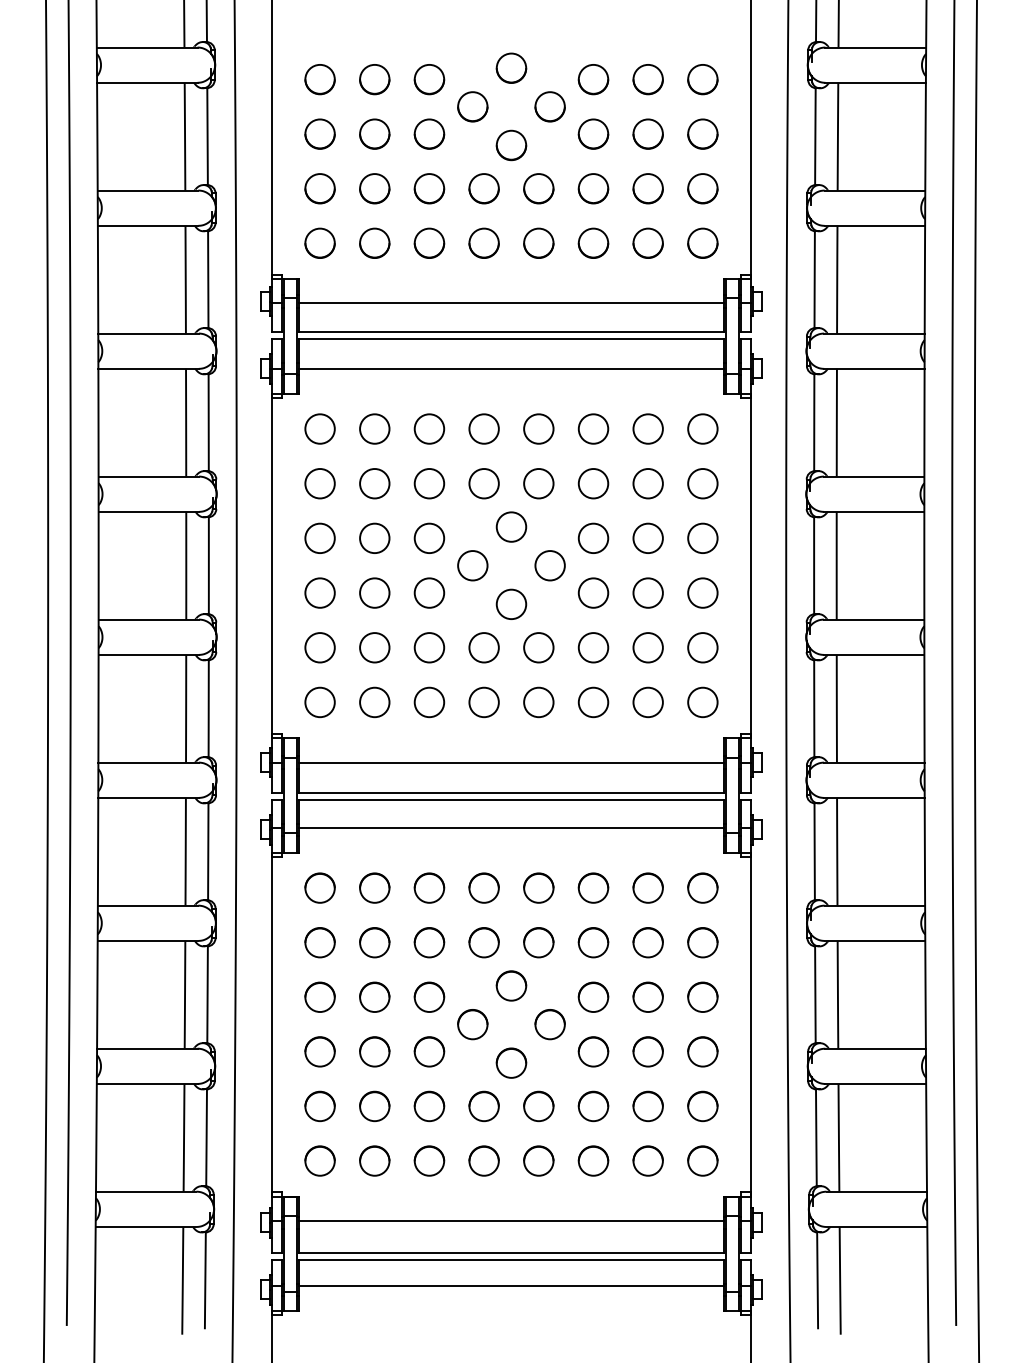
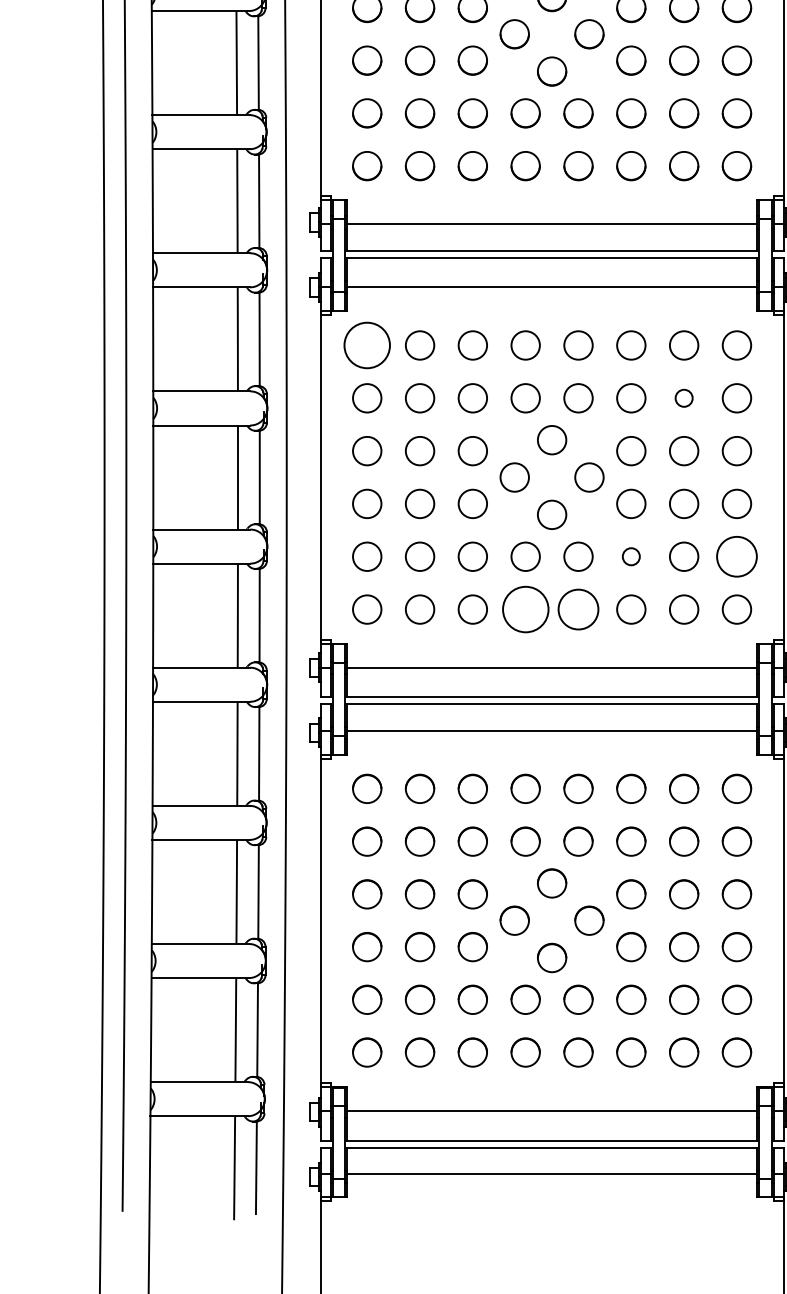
circle: (319, 428) -> (366, 344), size x1.6
circle: (647, 483) -> (683, 398), size x0.6
circle: (593, 647) -> (631, 556), size x0.6
circle: (702, 647) -> (736, 556), size x1.4
circle: (483, 702) -> (525, 609), size x1.6
circle: (538, 702) -> (578, 609), size x1.4

